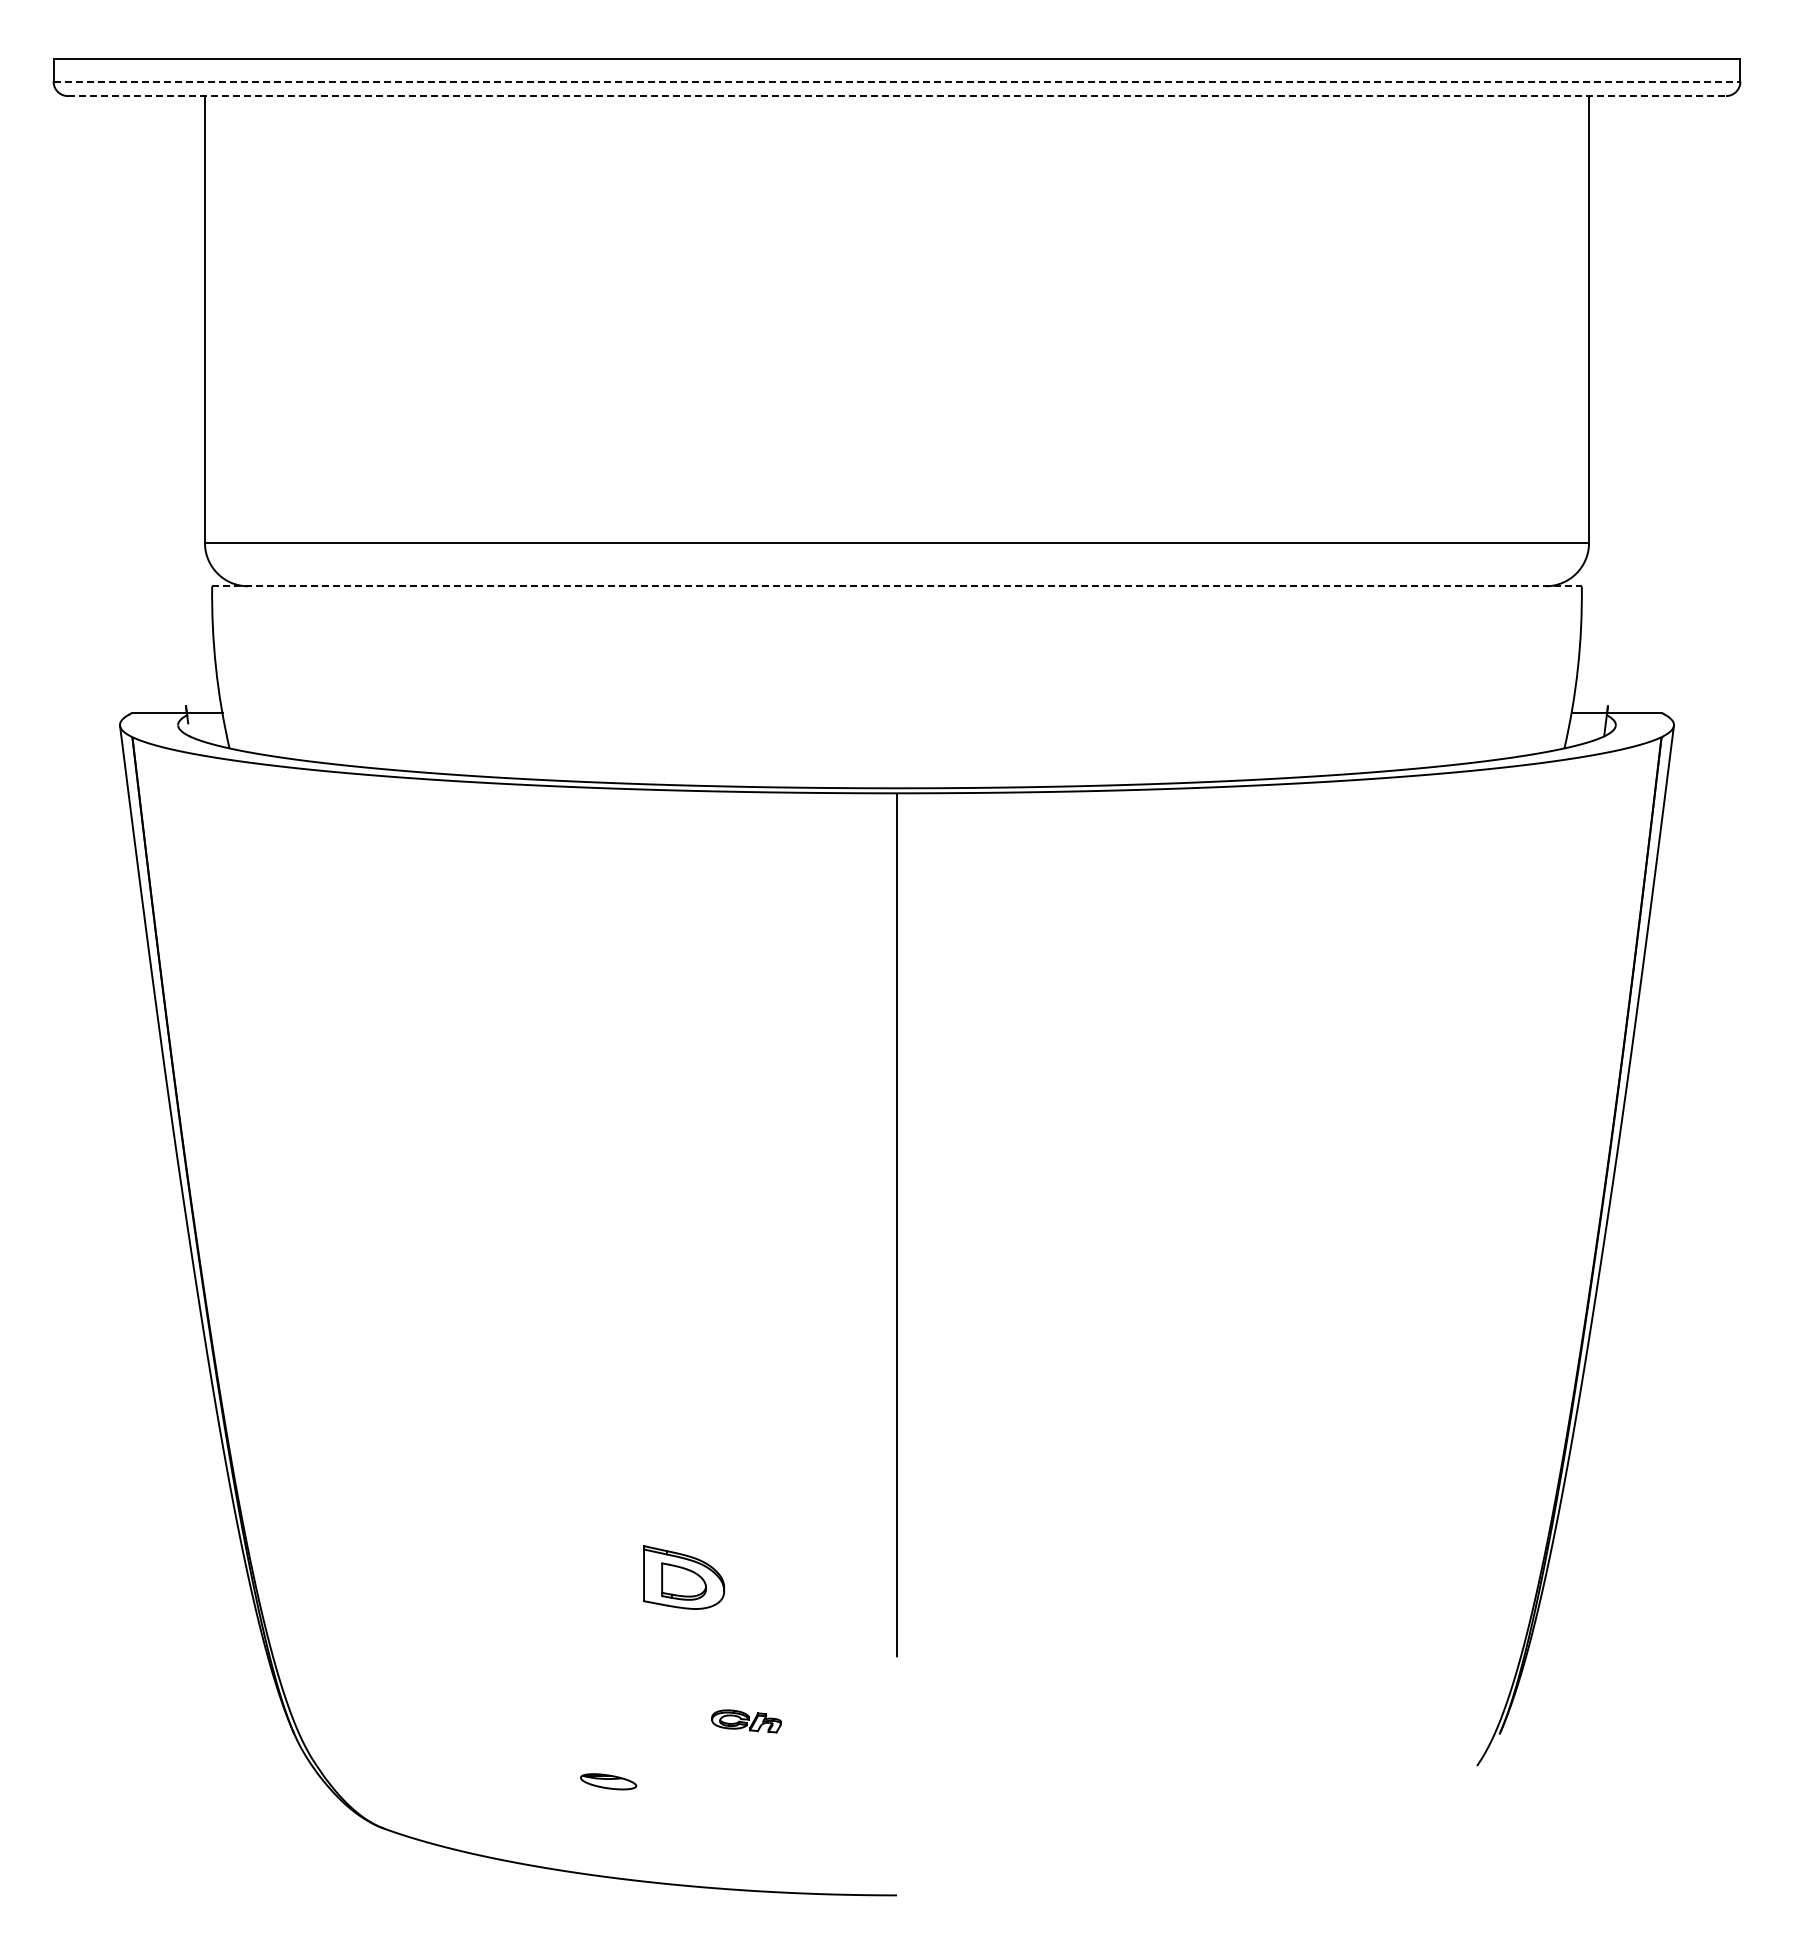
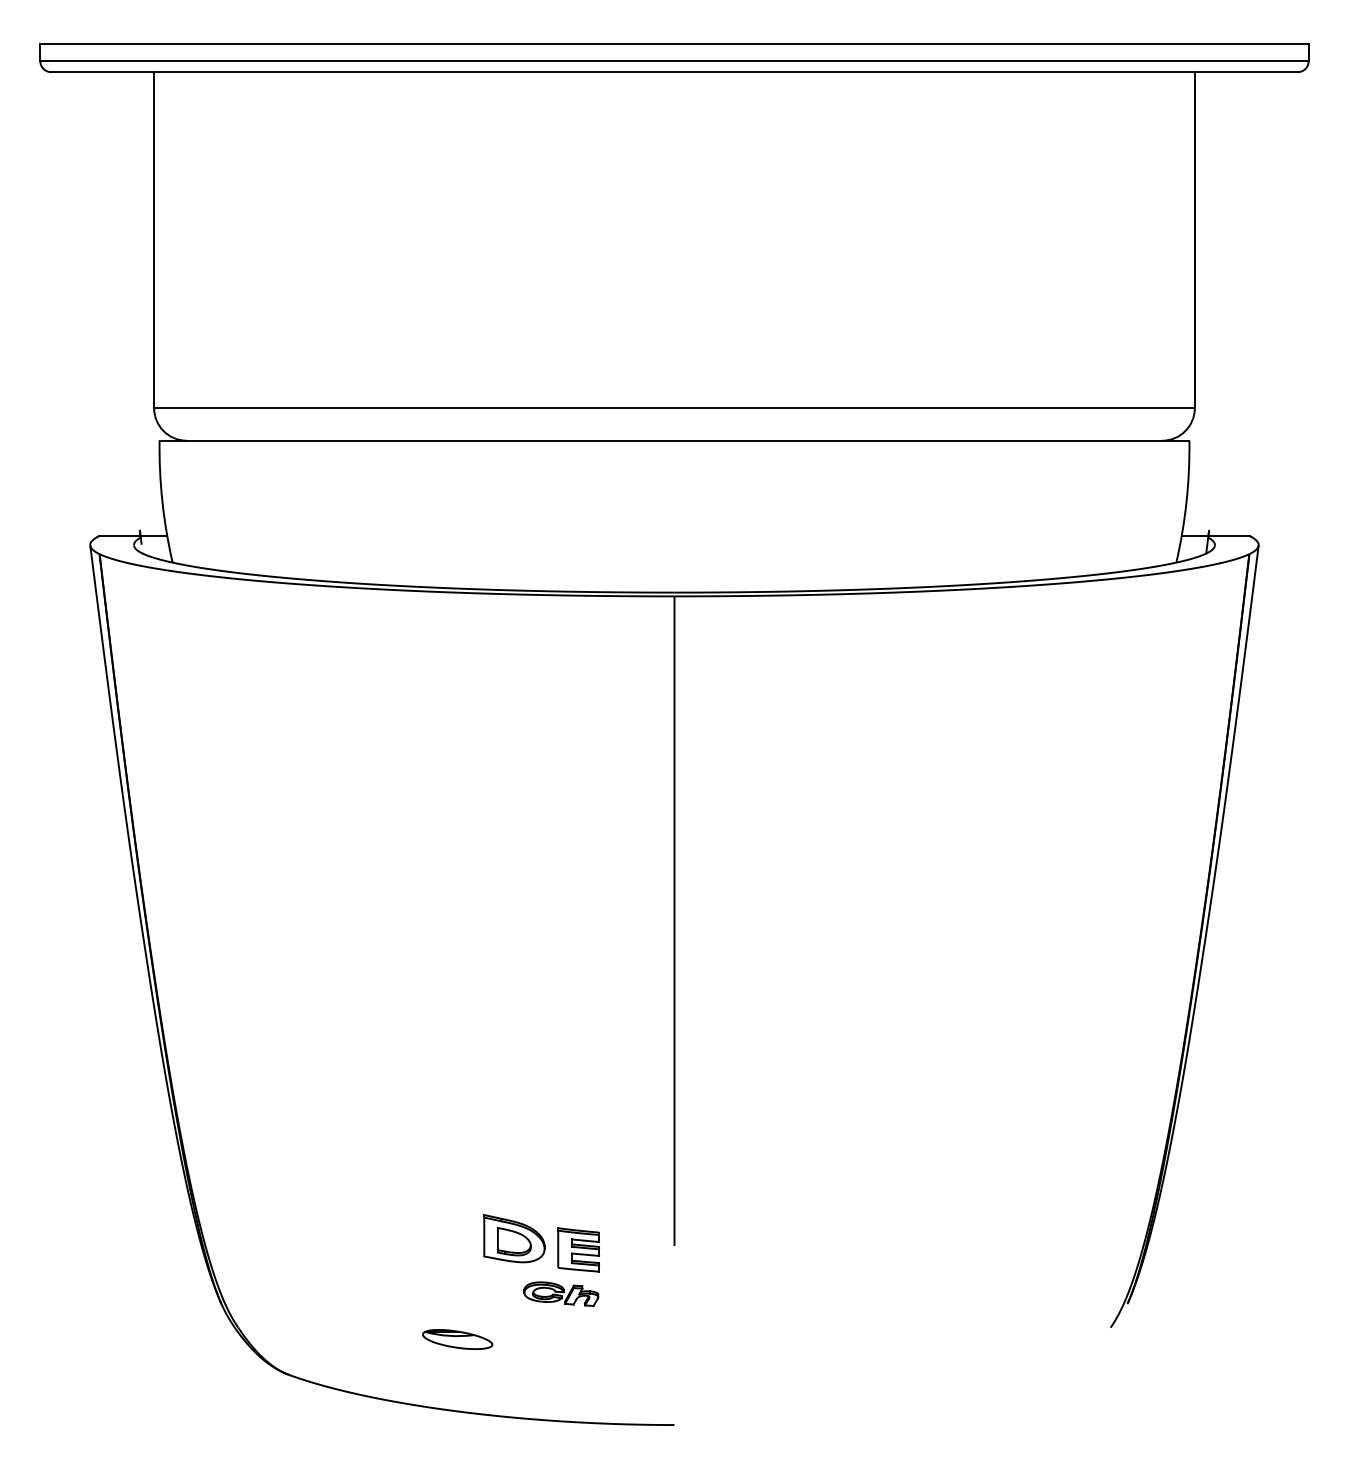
line: (897, 81) -> (674, 61), dashed -> solid
line: (897, 96) -> (674, 72), dashed -> solid
line: (897, 586) -> (674, 440), dashed -> solid
part: (684, 1577) -> (514, 1238), moved
part: (769, 1662) -> (578, 1249), added
part: (746, 1721) -> (561, 1294), size x1.43
part: (608, 1781) -> (457, 1339), size x1.67

